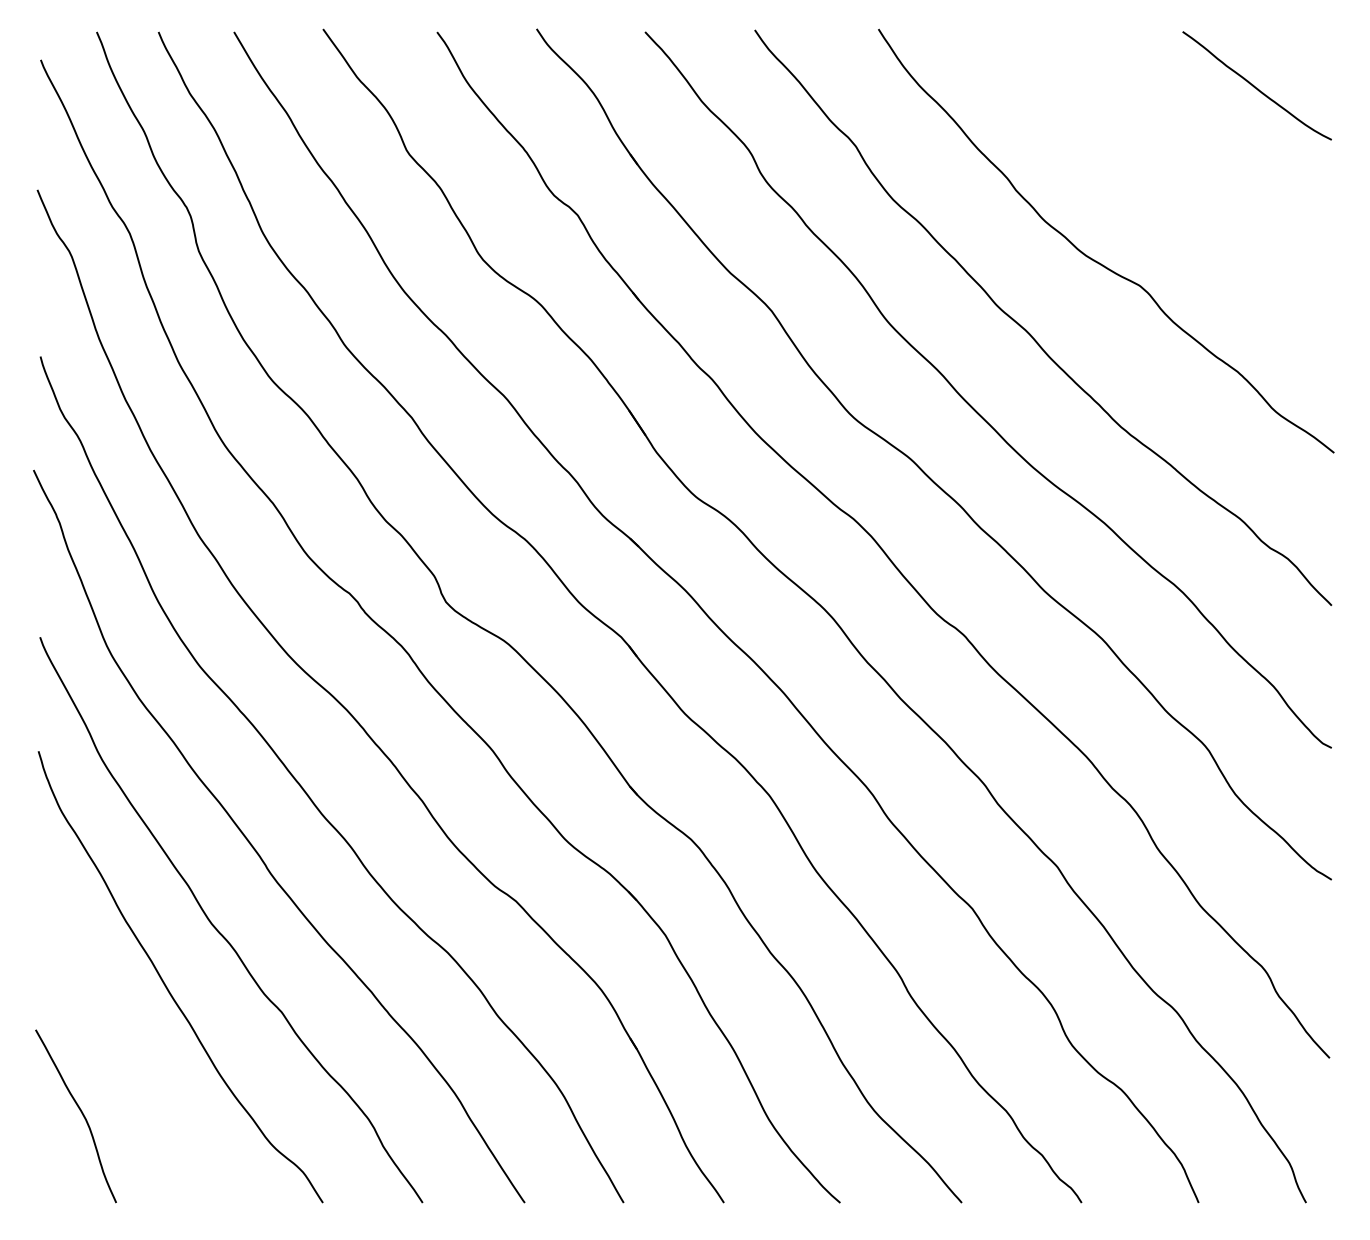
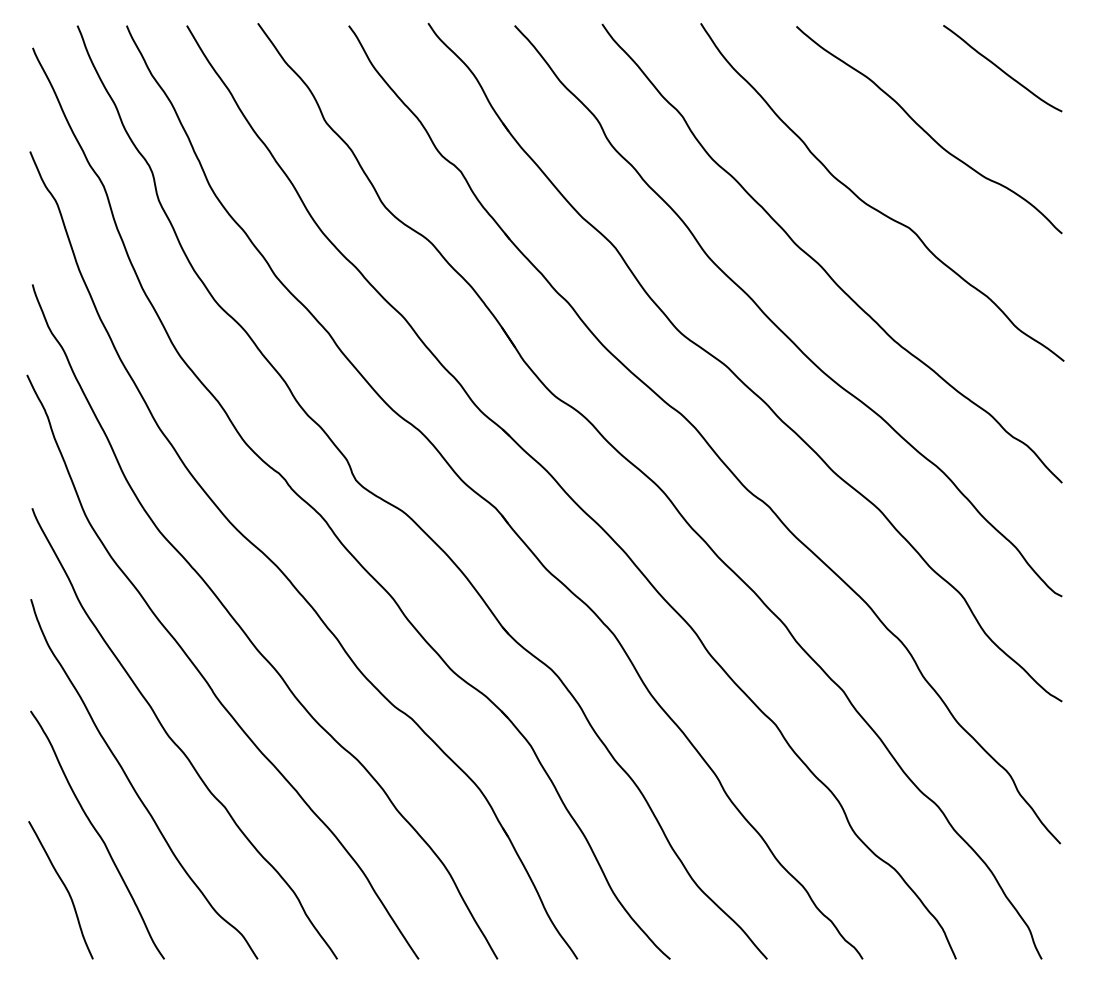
curve: (1162, 165) -> (927, 132), added
curve: (122, 1046) -> (97, 834), added

